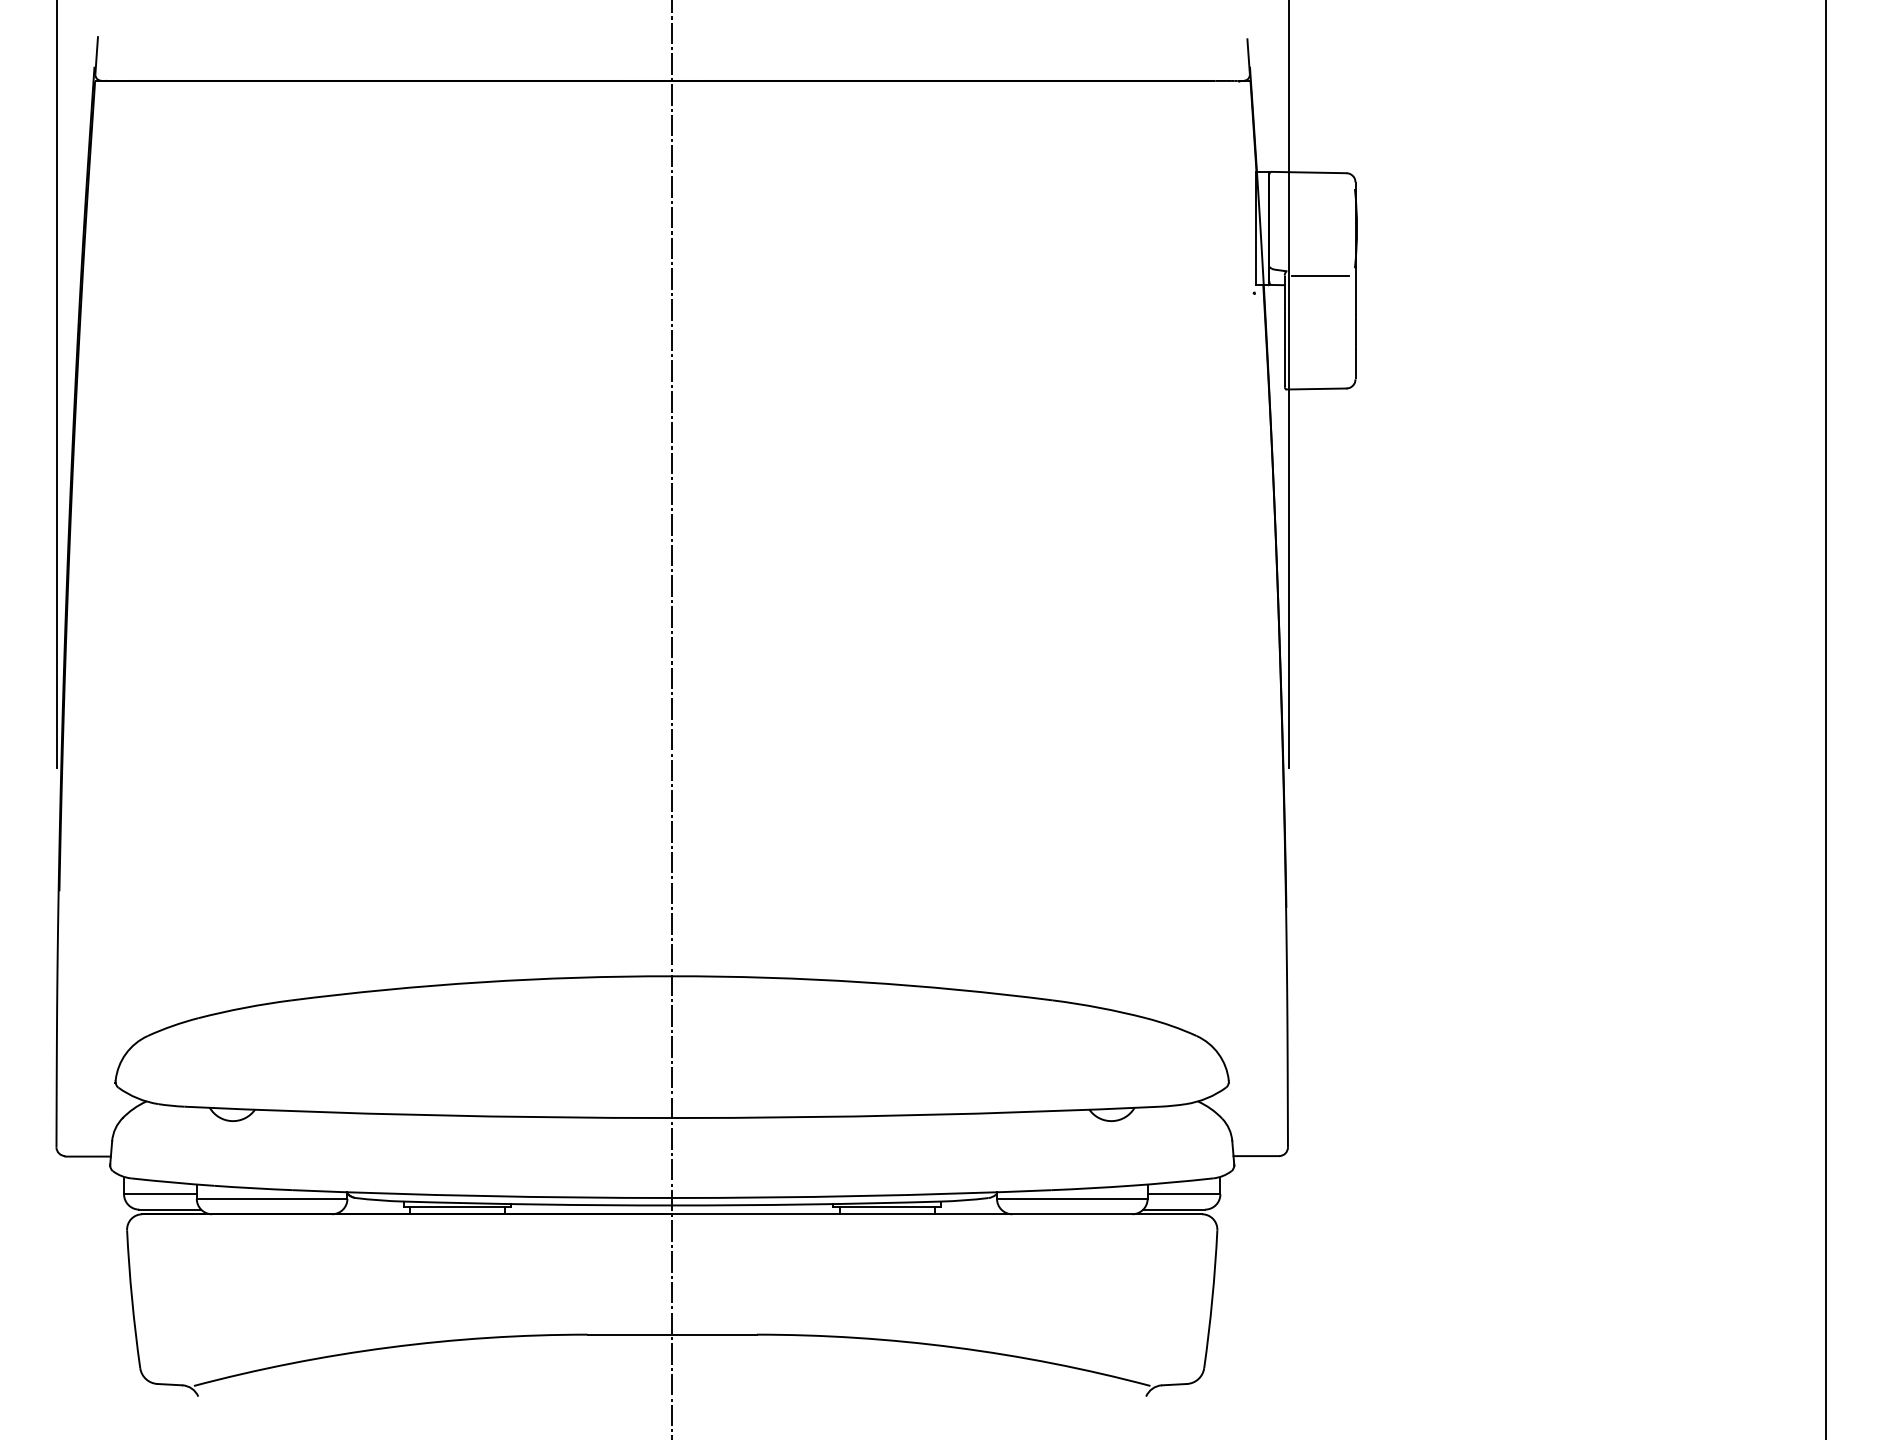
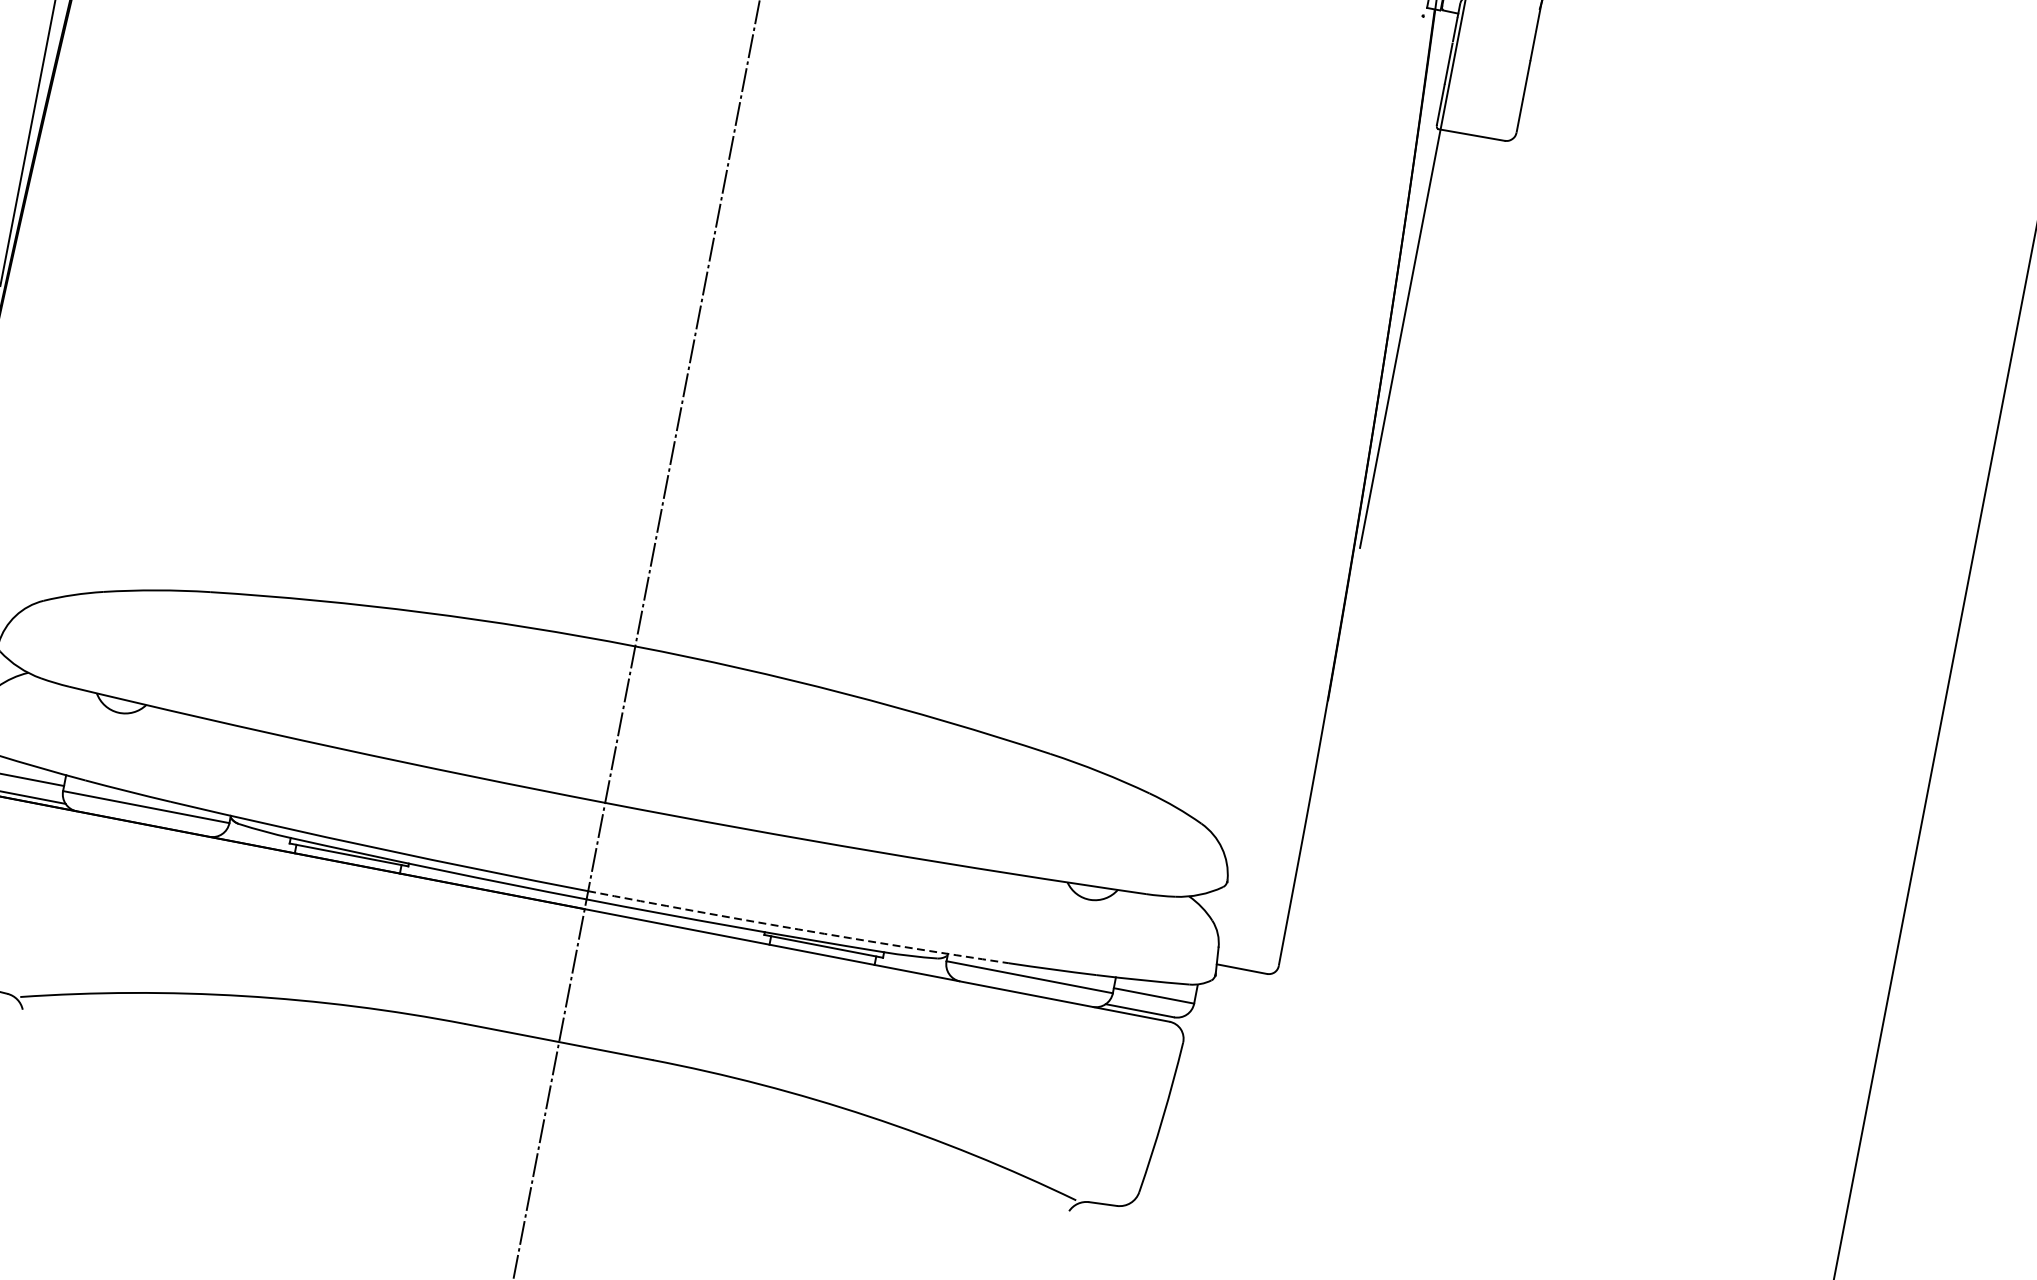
line: (1319, 276) -> (1498, 11), removed
arc: (862, 1196) -> (798, 929), solid -> dashed

